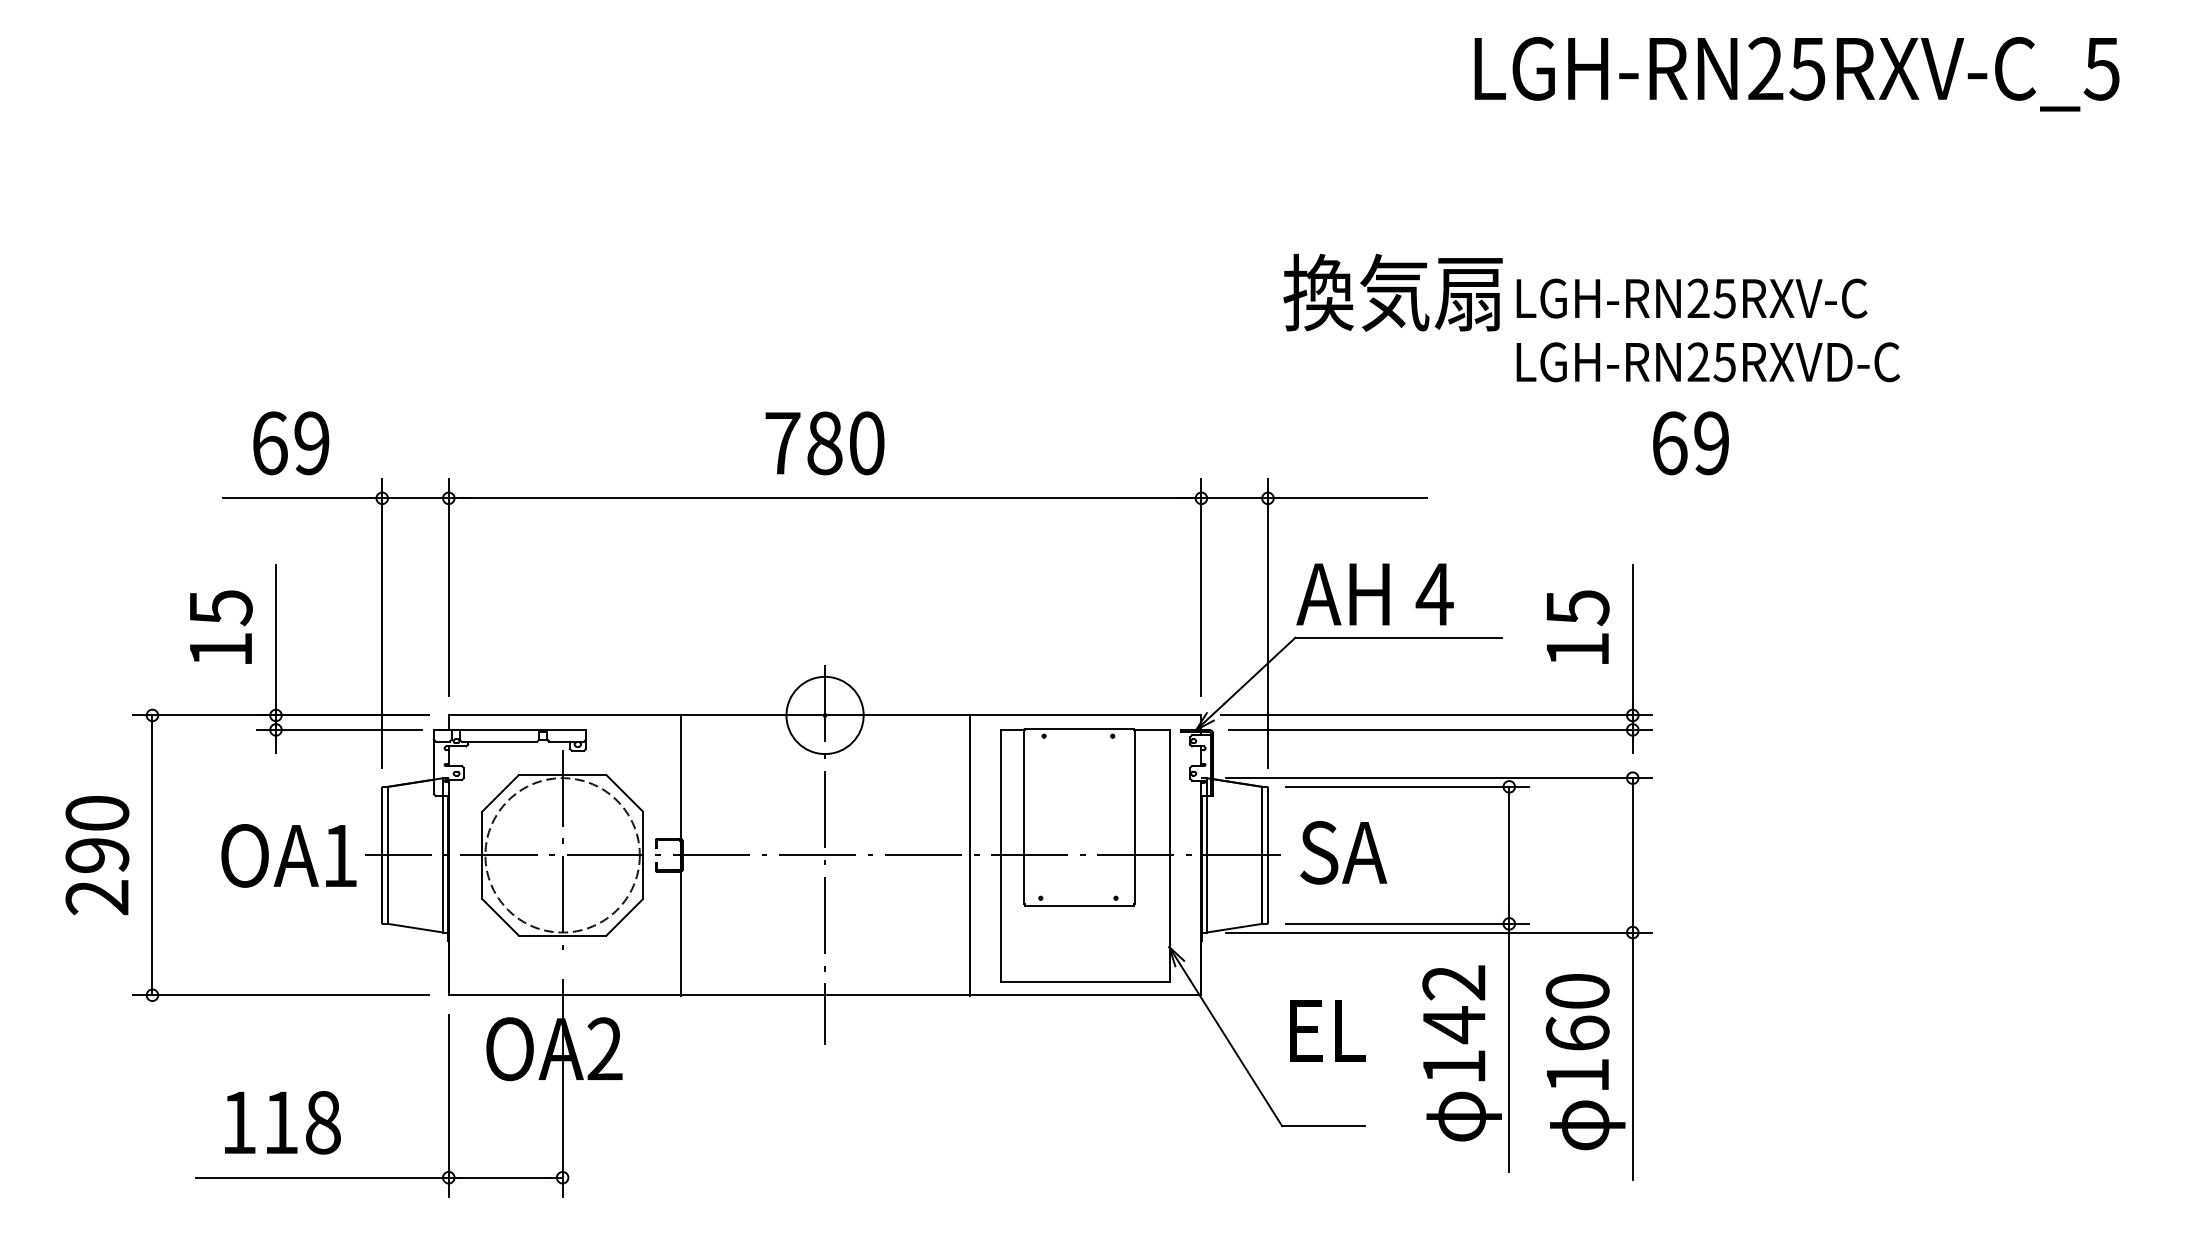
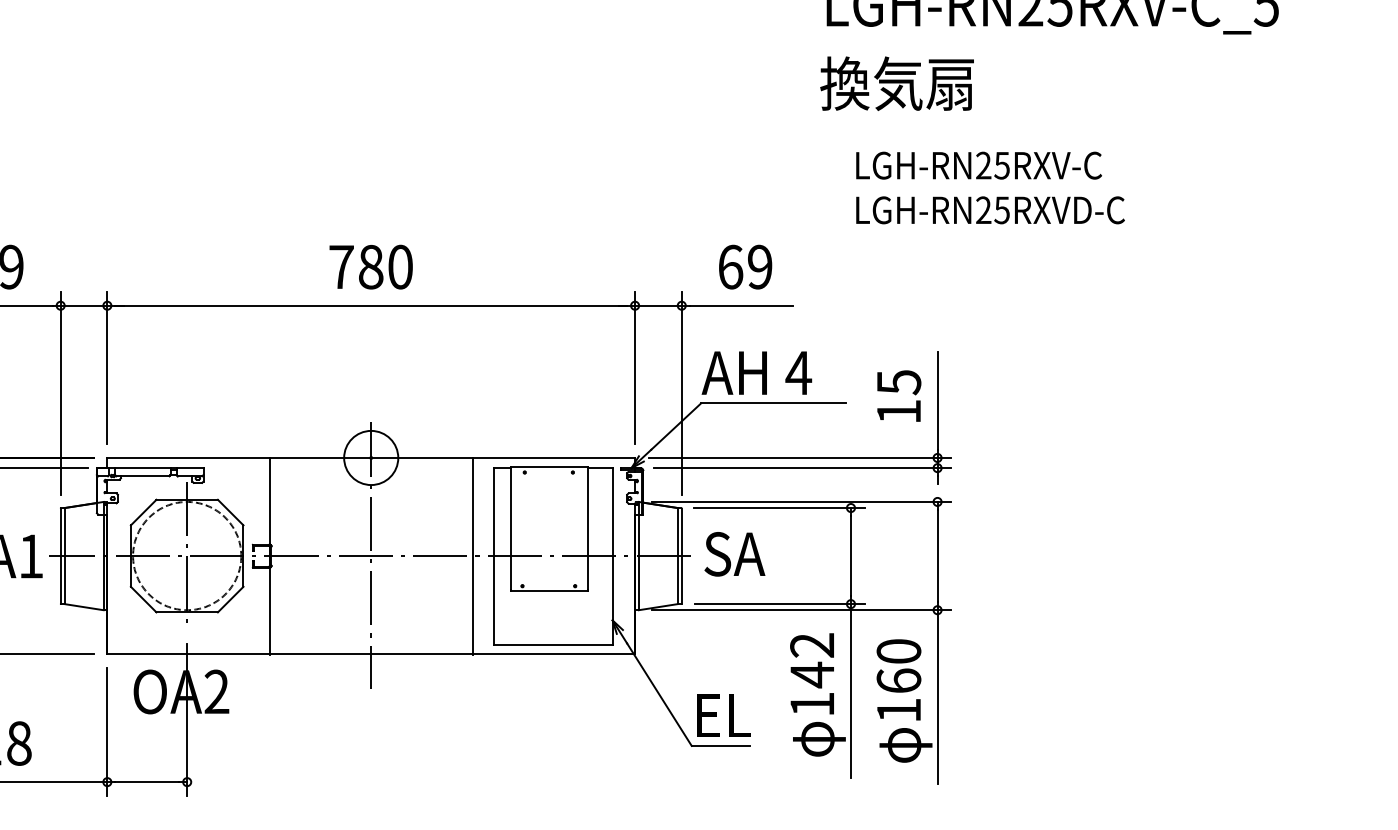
text: (1392, 292) -> (896, 83), moved
text: (1690, 443) -> (745, 267), moved
text: (1327, 1030) -> (723, 715), moved

